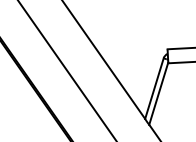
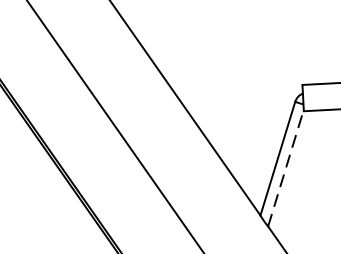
line: (158, 93) -> (285, 167), solid -> dashed

